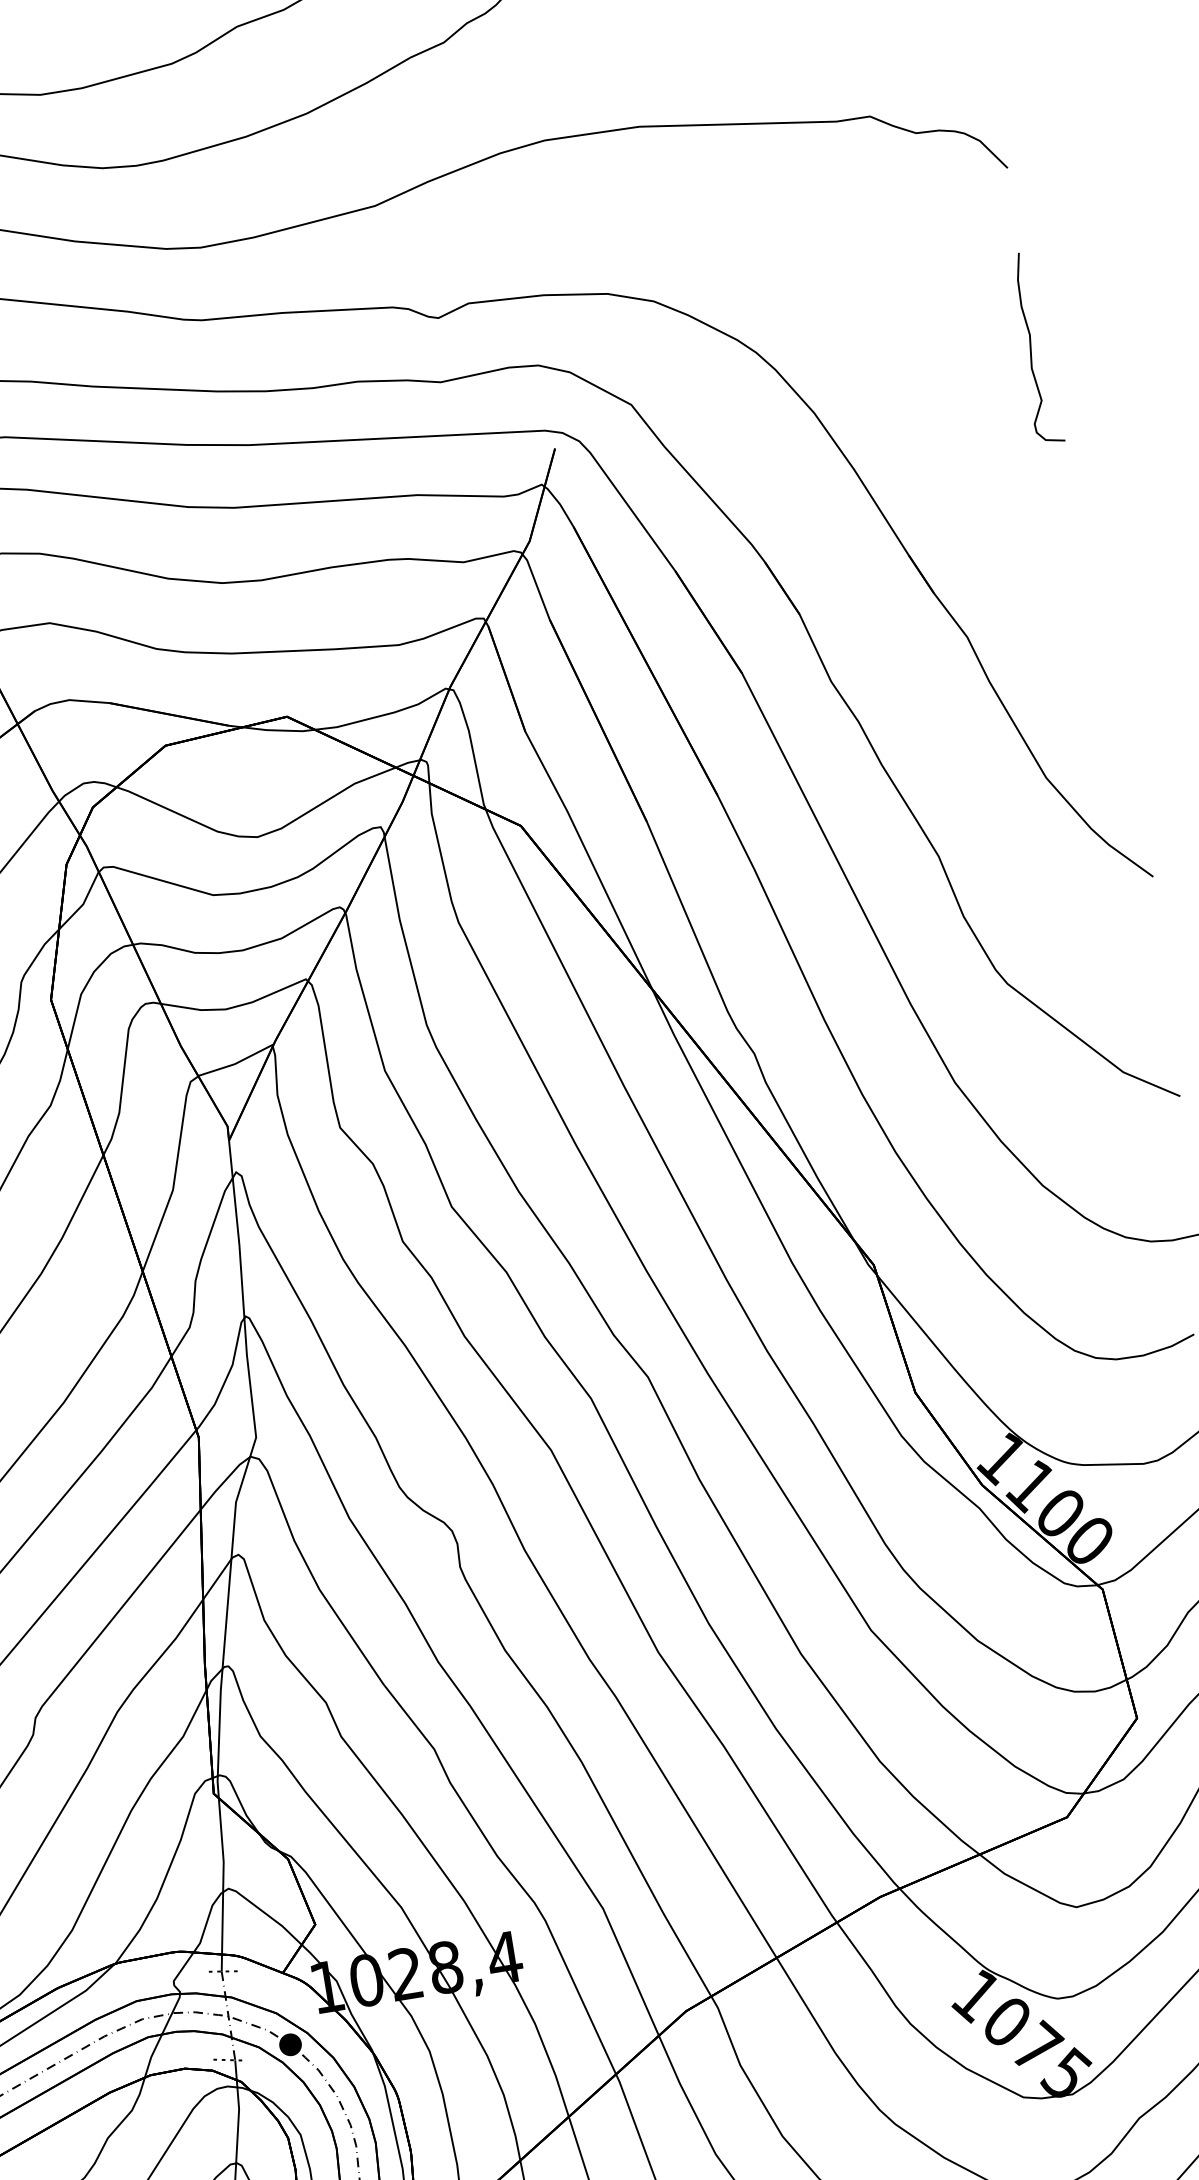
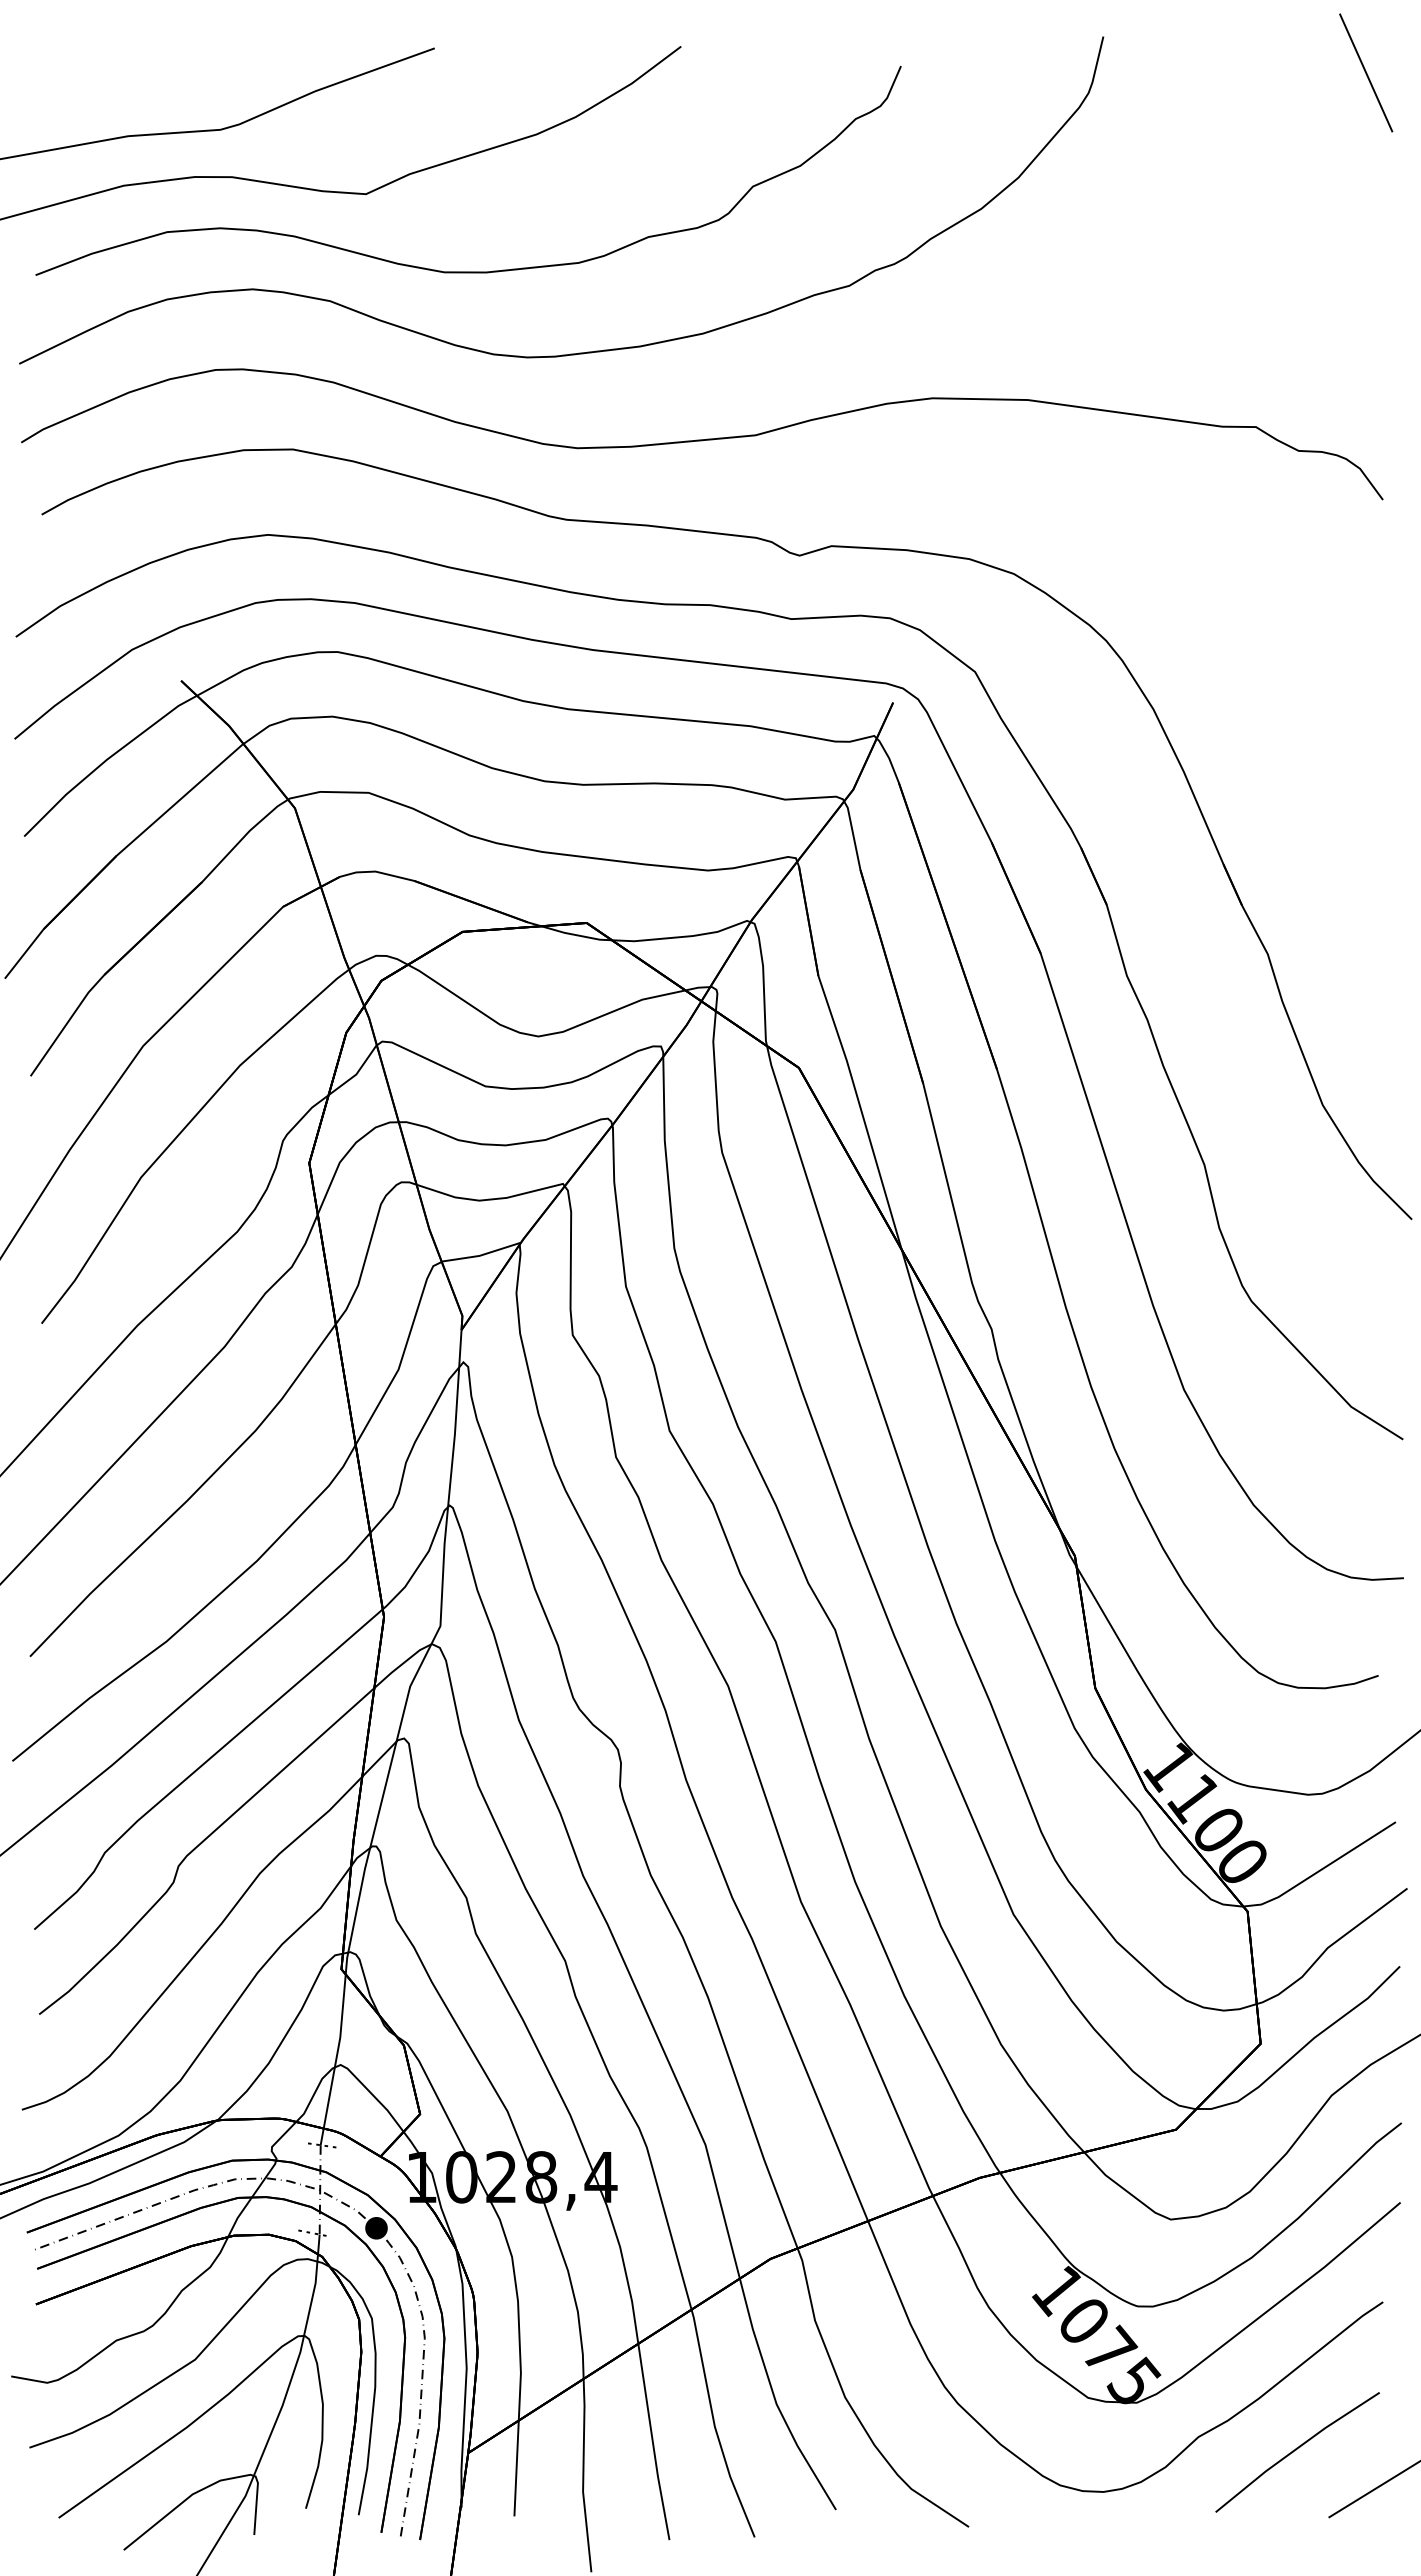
curve: (1031, 349) -> (1377, 681), removed

